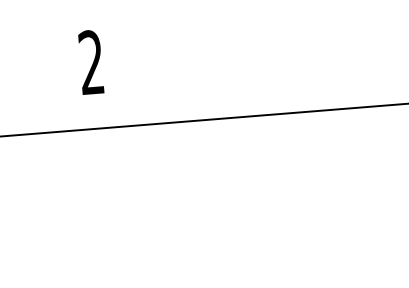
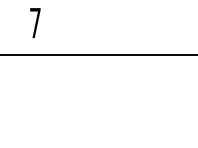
text: (91, 61) -> (35, 22), 2 -> 7

